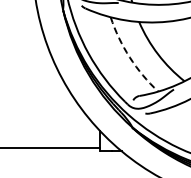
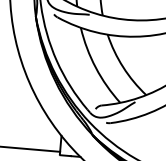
arc: (129, 57) -> (95, 67), dashed -> solid

